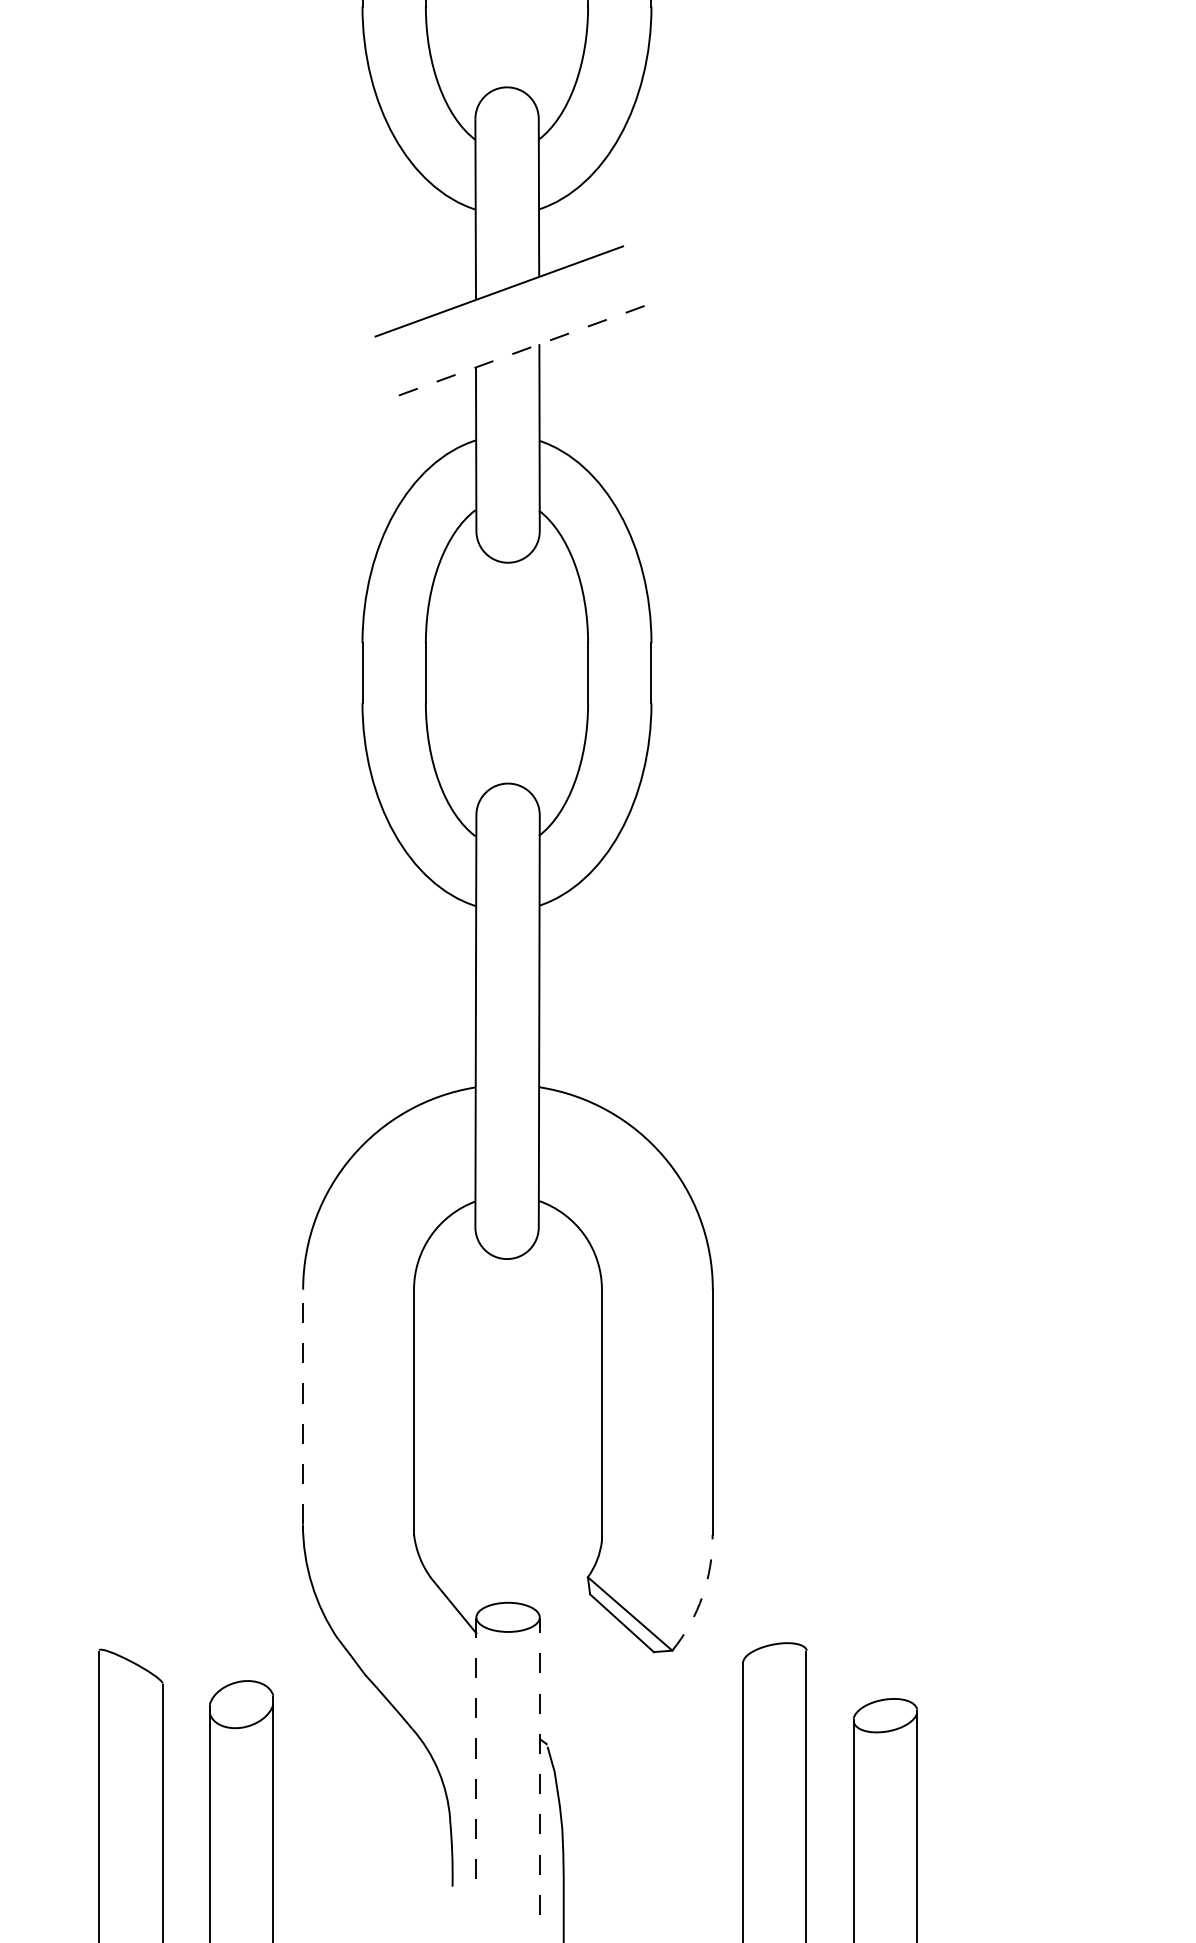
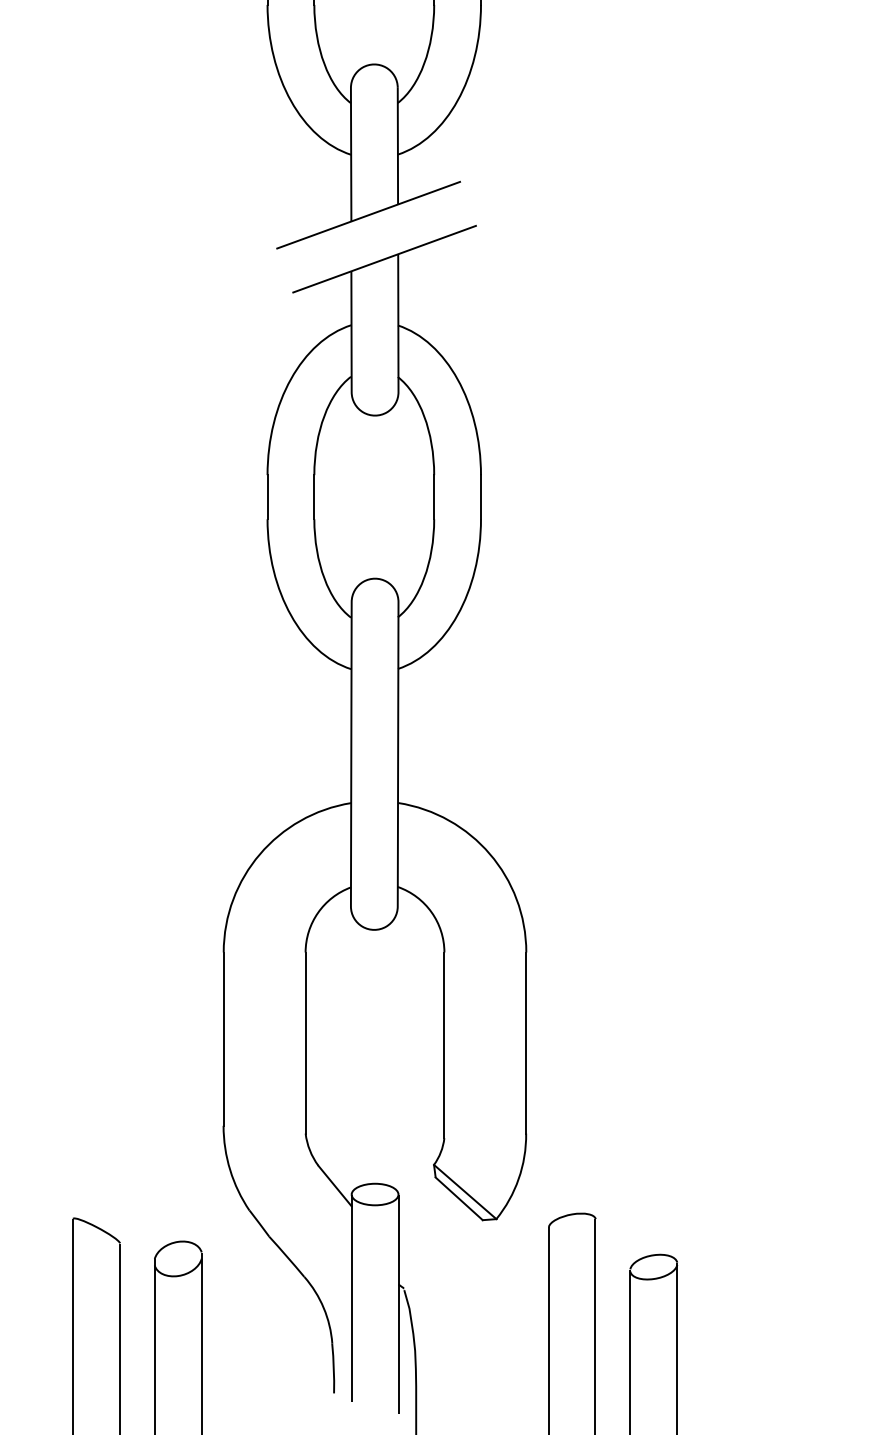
line: (520, 351) -> (384, 259), dashed -> solid
line: (303, 1406) -> (223, 1038), dashed -> solid
arc: (702, 1596) -> (518, 1179), dashed -> solid
line: (476, 1758) -> (351, 1298), dashed -> solid
line: (539, 1766) -> (398, 1304), dashed -> solid

